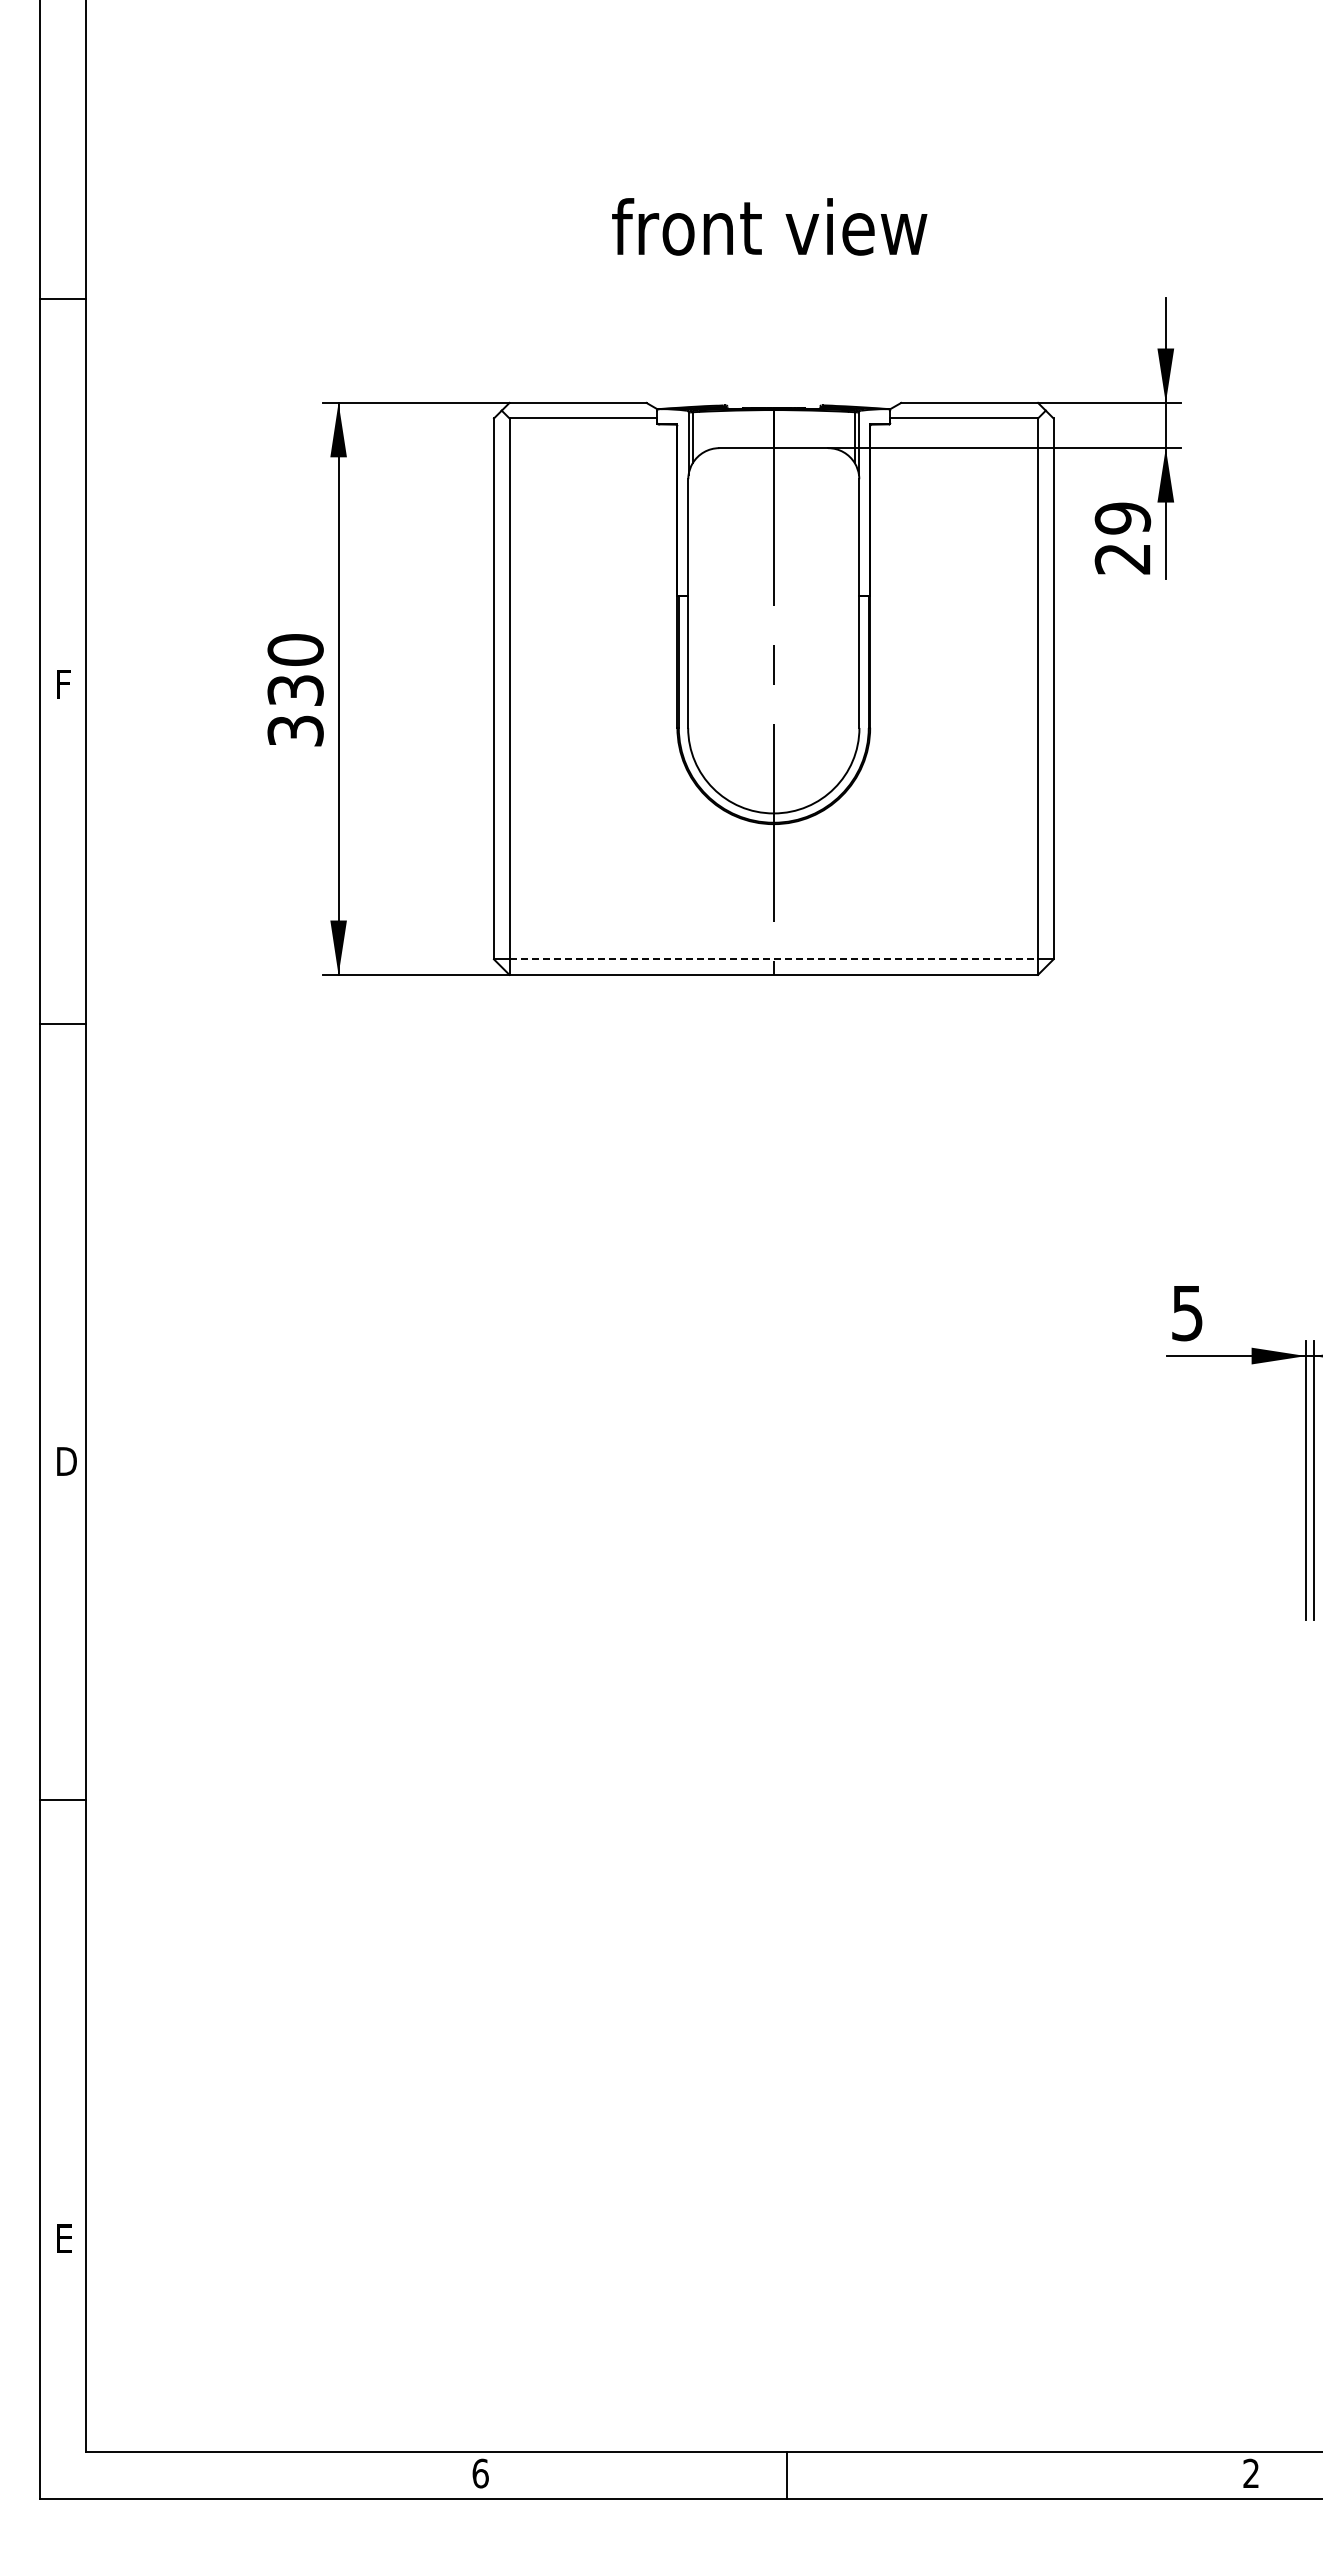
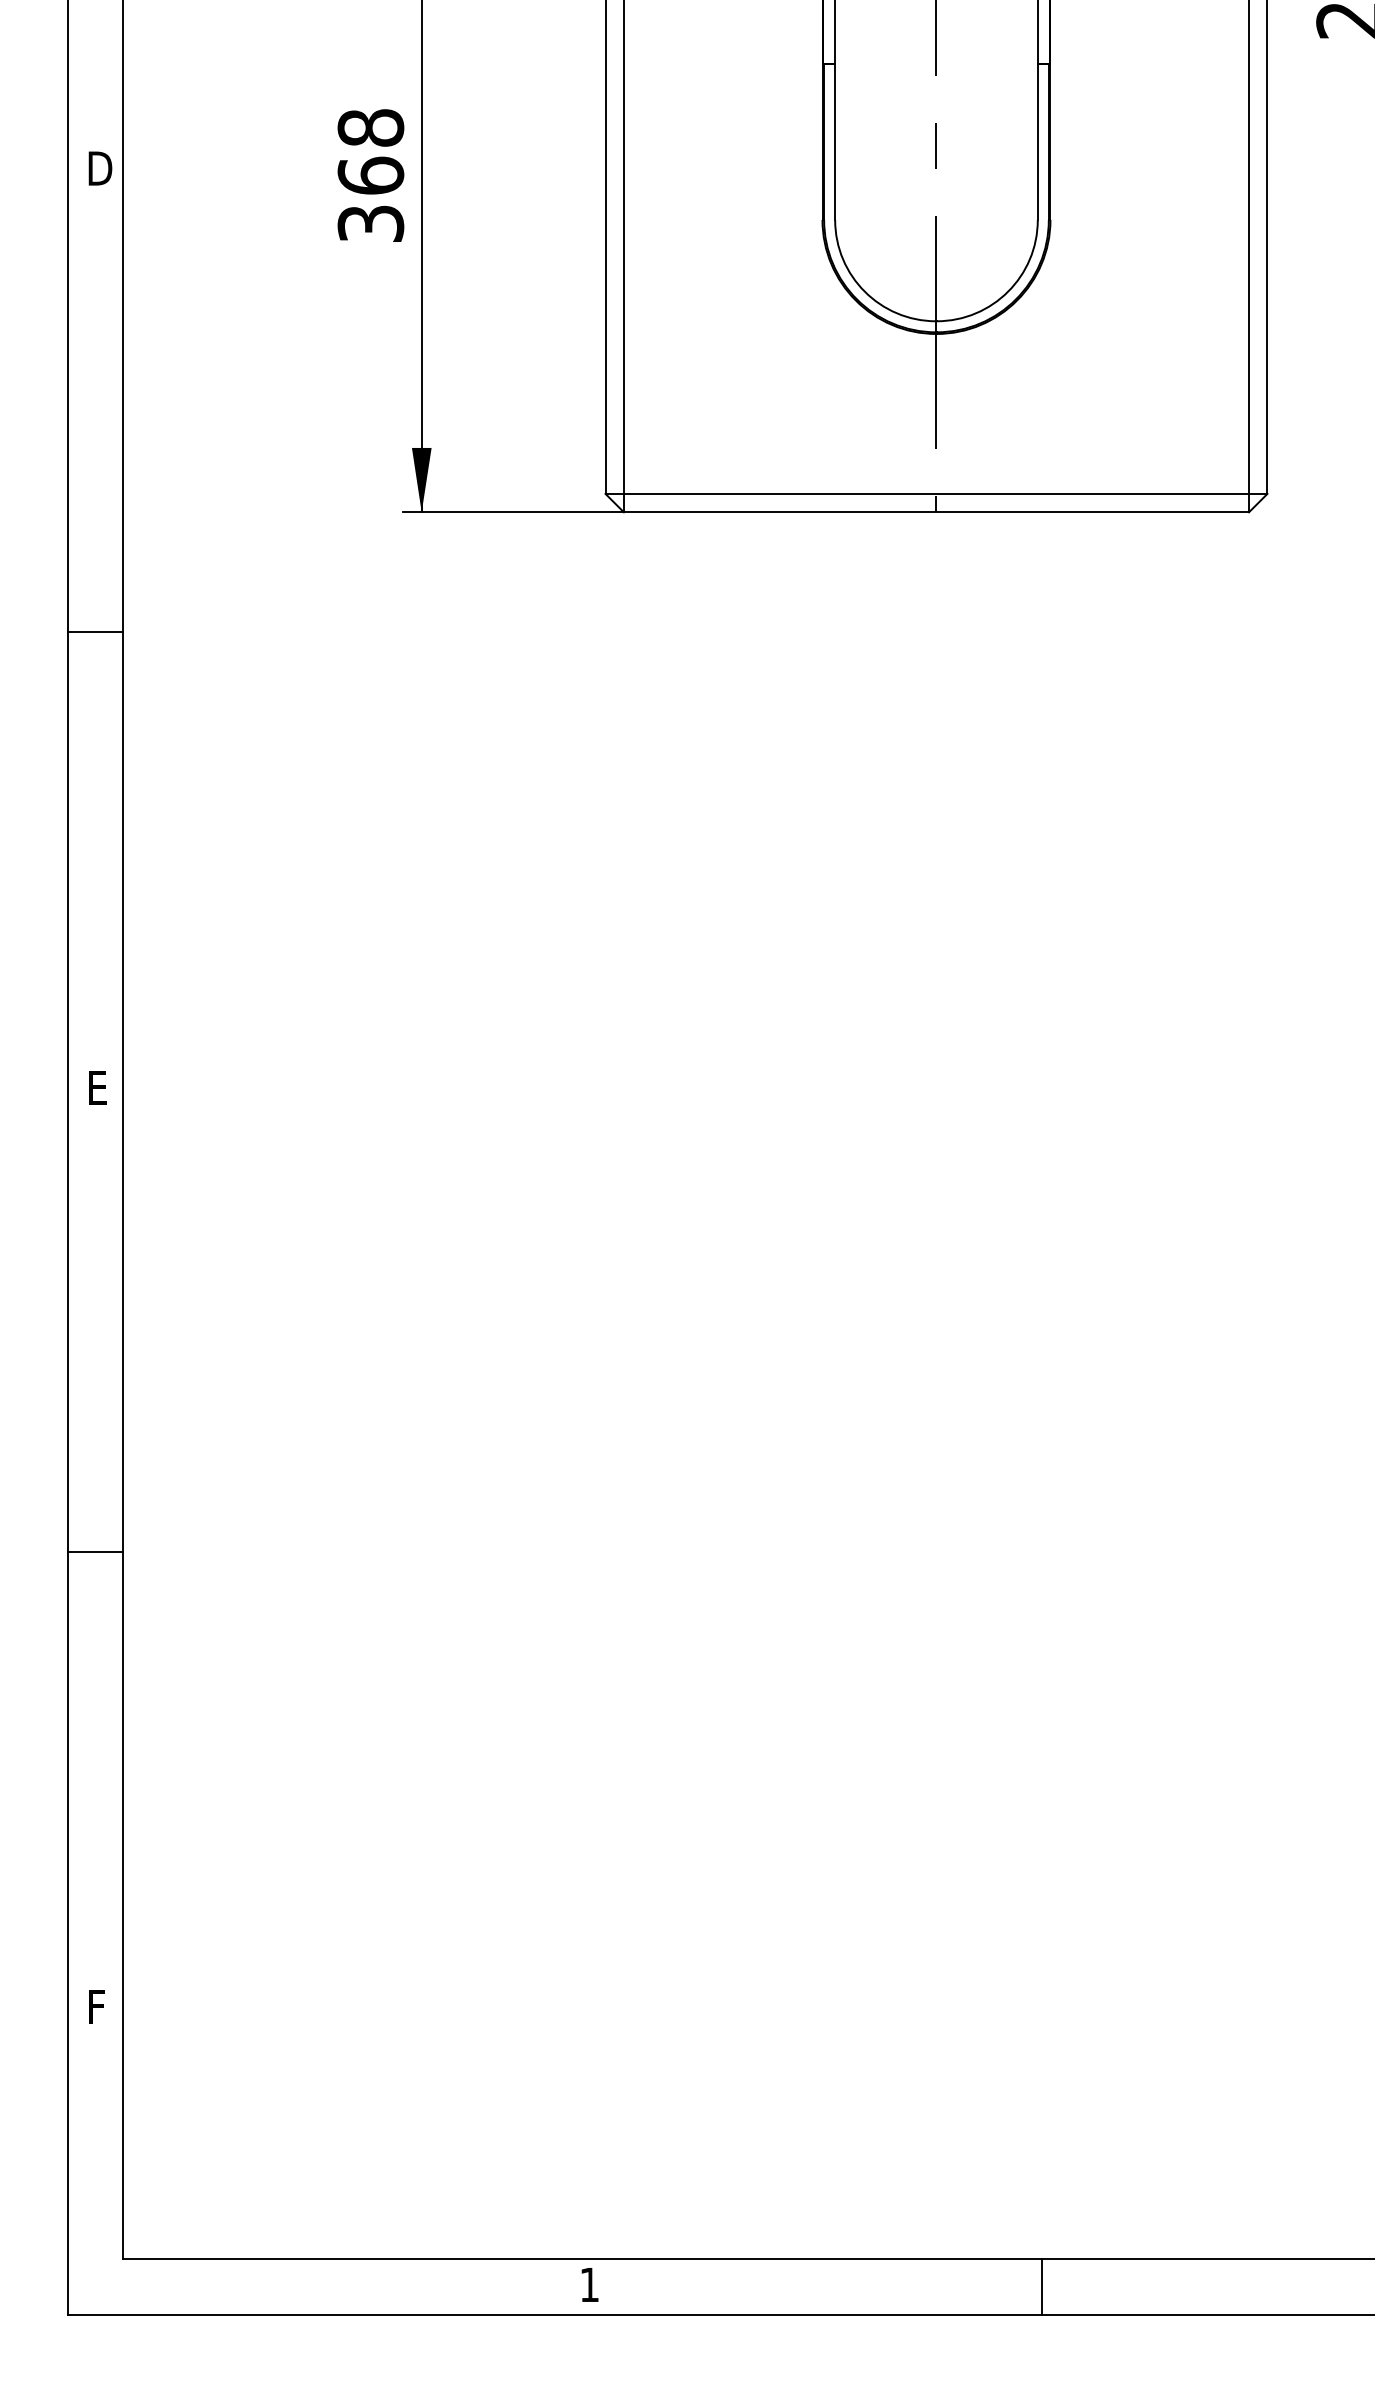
text: (295, 670) -> (370, 152), 330 -> 368
text: (66, 684) -> (99, 168), F -> D
line: (774, 959) -> (937, 494), dashed -> solid
line: (62, 1024) -> (95, 632), moved
text: (66, 1461) -> (99, 1087), D -> E
line: (62, 1799) -> (95, 1551), moved
text: (65, 2238) -> (98, 2006), E -> F
text: (480, 2473) -> (589, 2284), 6 -> 1
line: (787, 2475) -> (1042, 2287), moved

